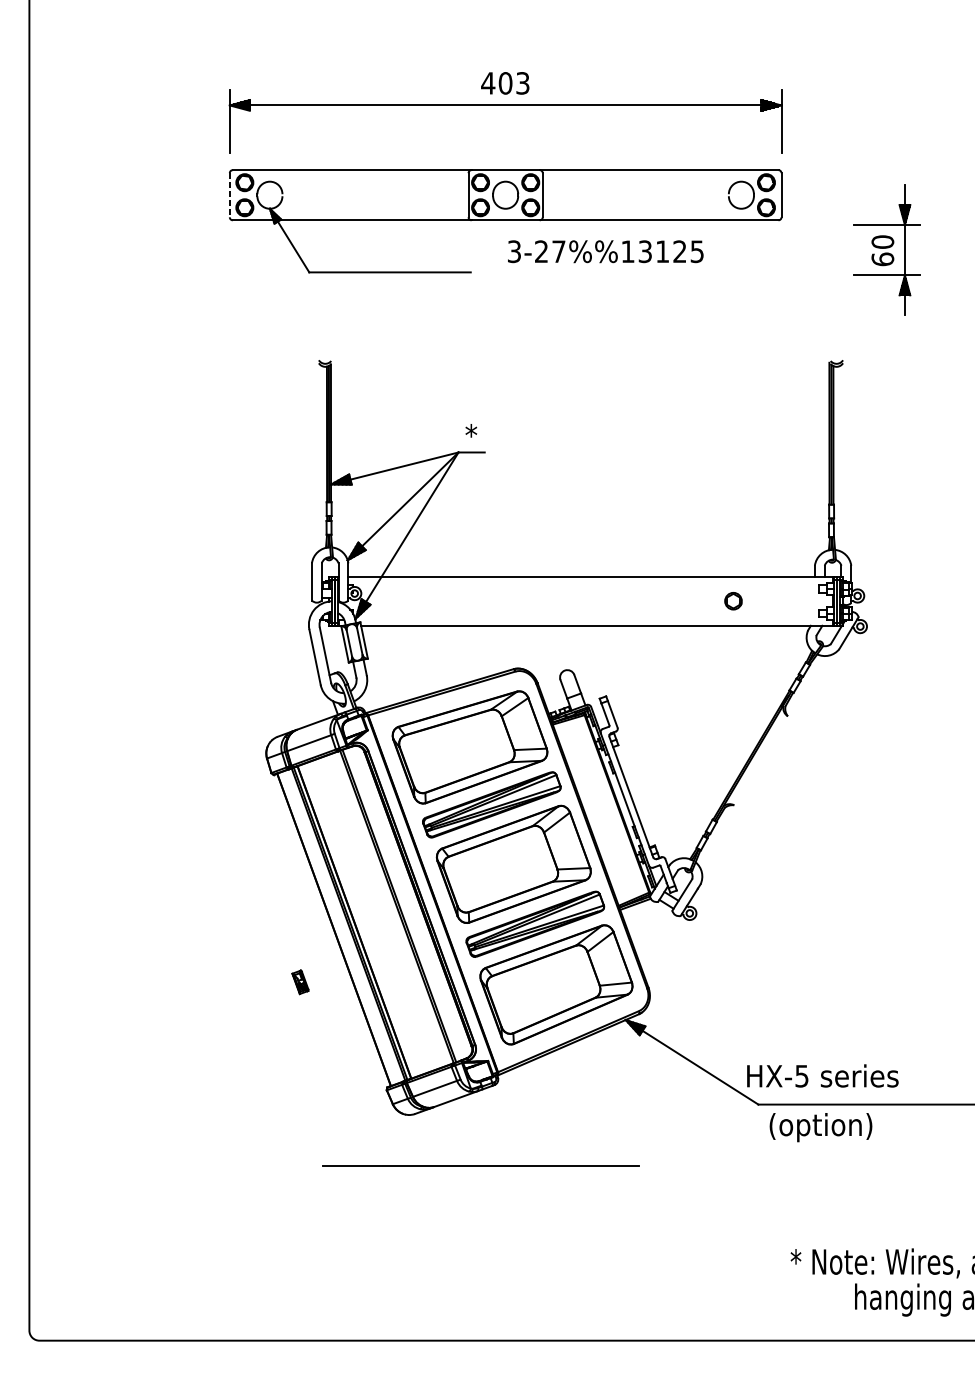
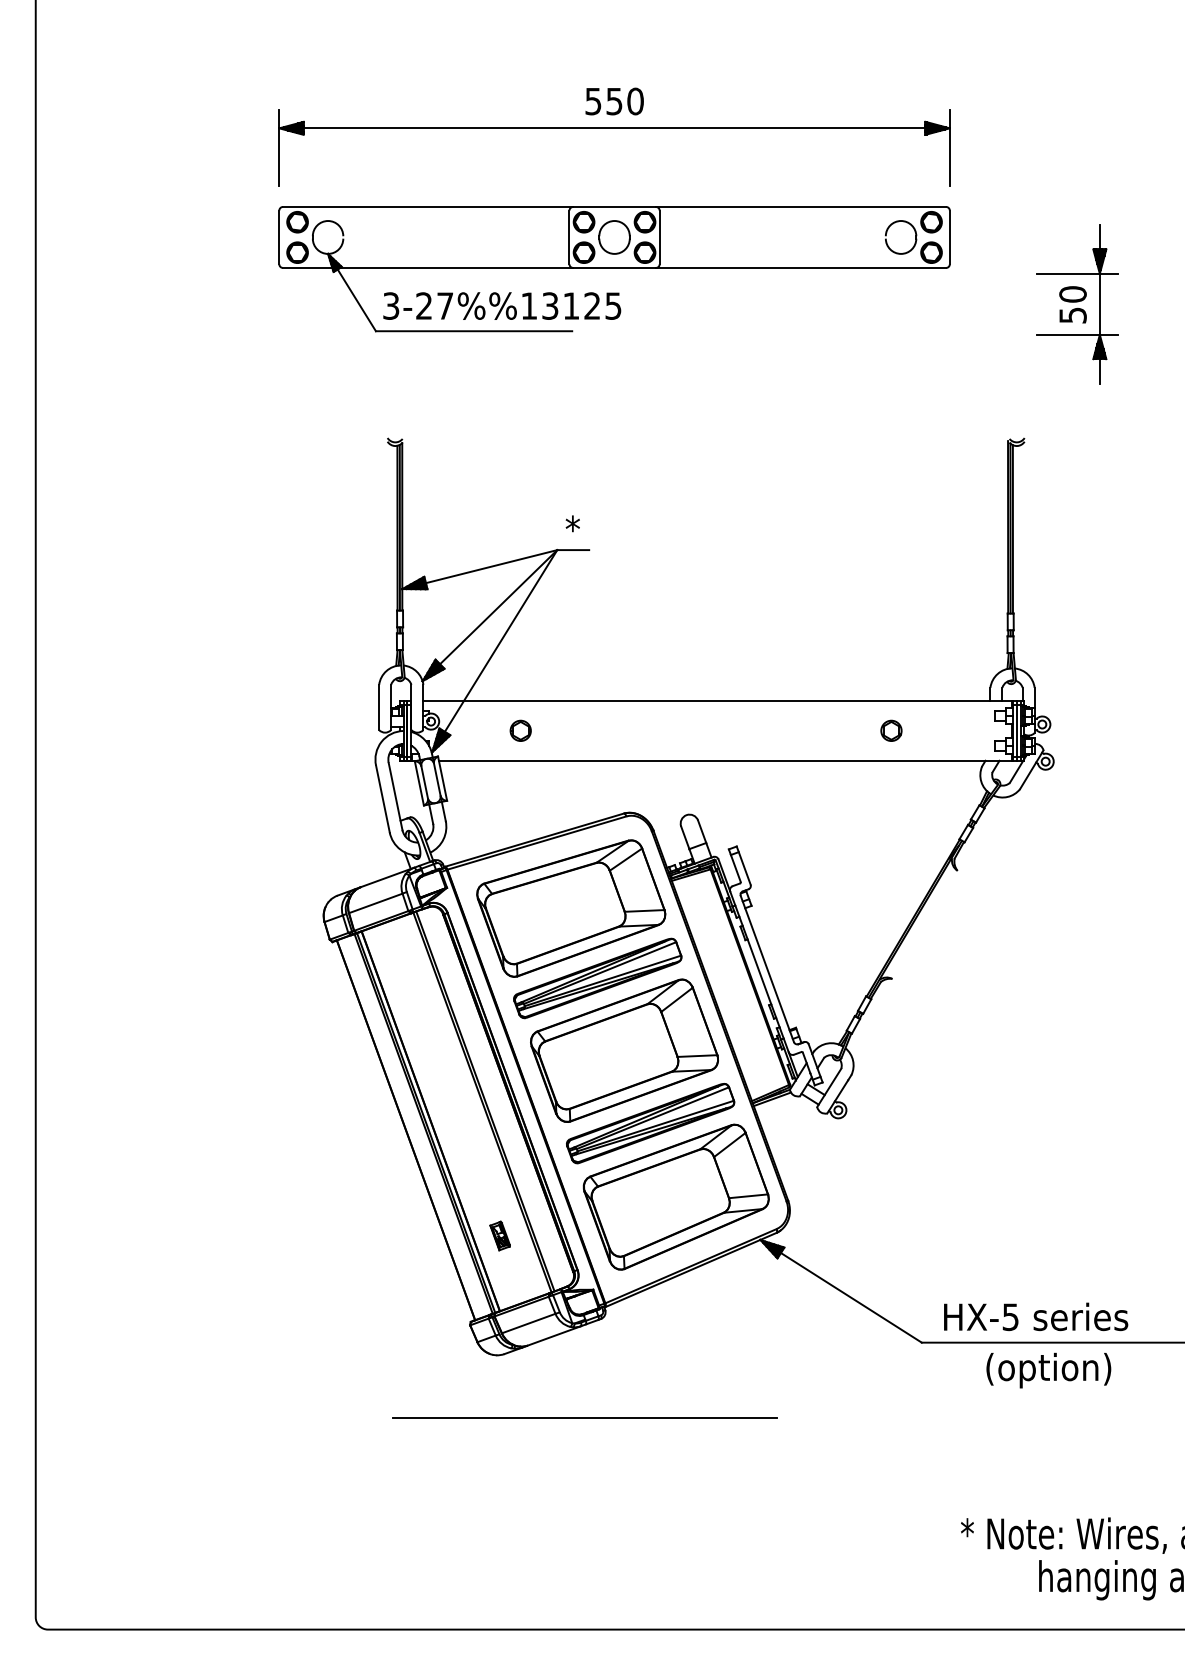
text: (504, 83) -> (613, 101), 403 -> 550
line: (229, 195) -> (279, 237), dashed -> solid
text: (605, 251) -> (502, 305), moved
text: (882, 259) -> (1072, 315), 60 -> 50
part: (428, 600) -> (520, 730), added
part: (299, 981) -> (499, 1235), moved
text: (823, 1075) -> (1036, 1316), moved
text: (820, 1127) -> (1048, 1370), moved

